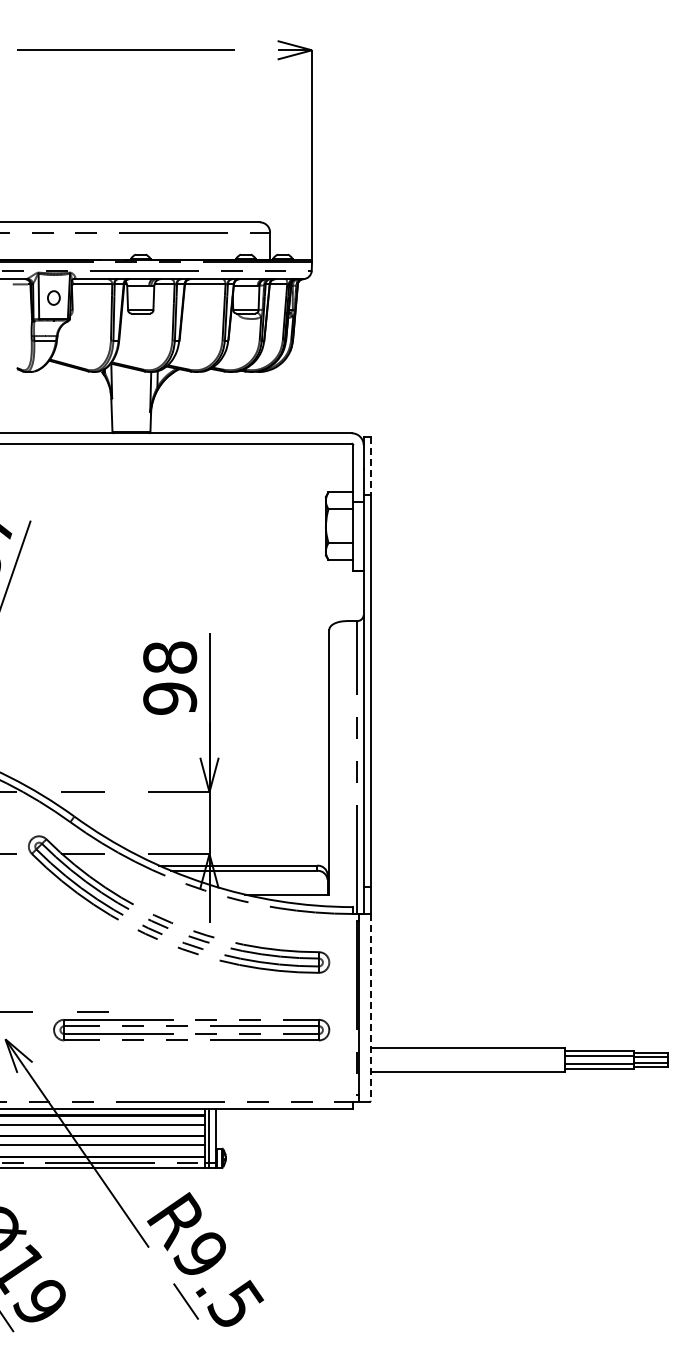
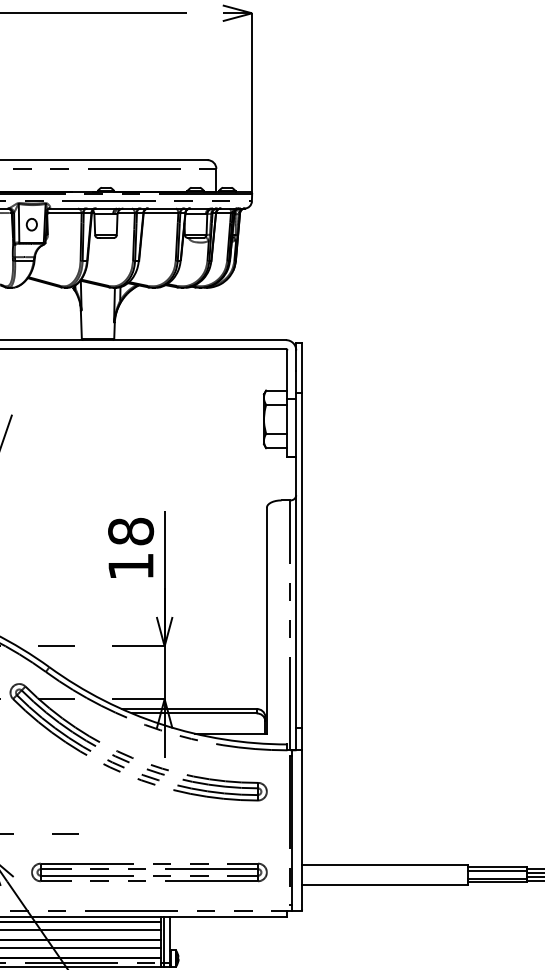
line: (370, 466) -> (302, 368), dashed -> solid
text: (170, 698) -> (131, 566), 98 -> 18
line: (370, 1007) -> (302, 830), dashed -> solid
part: (191, 1030) -> (149, 872), moved

